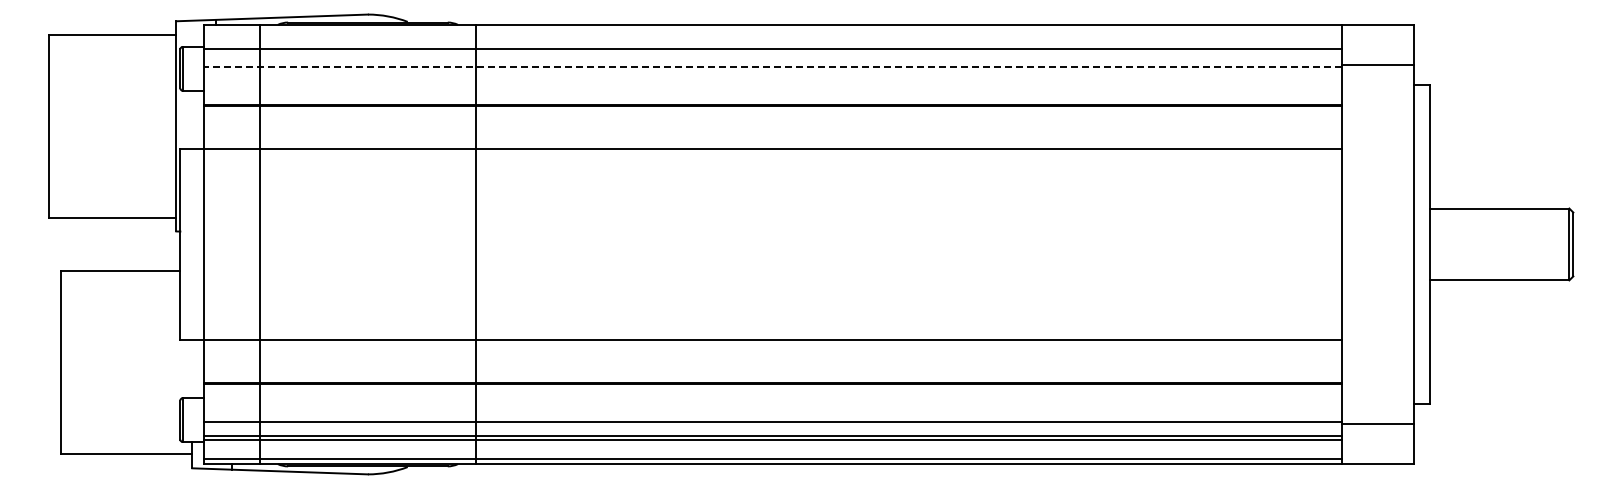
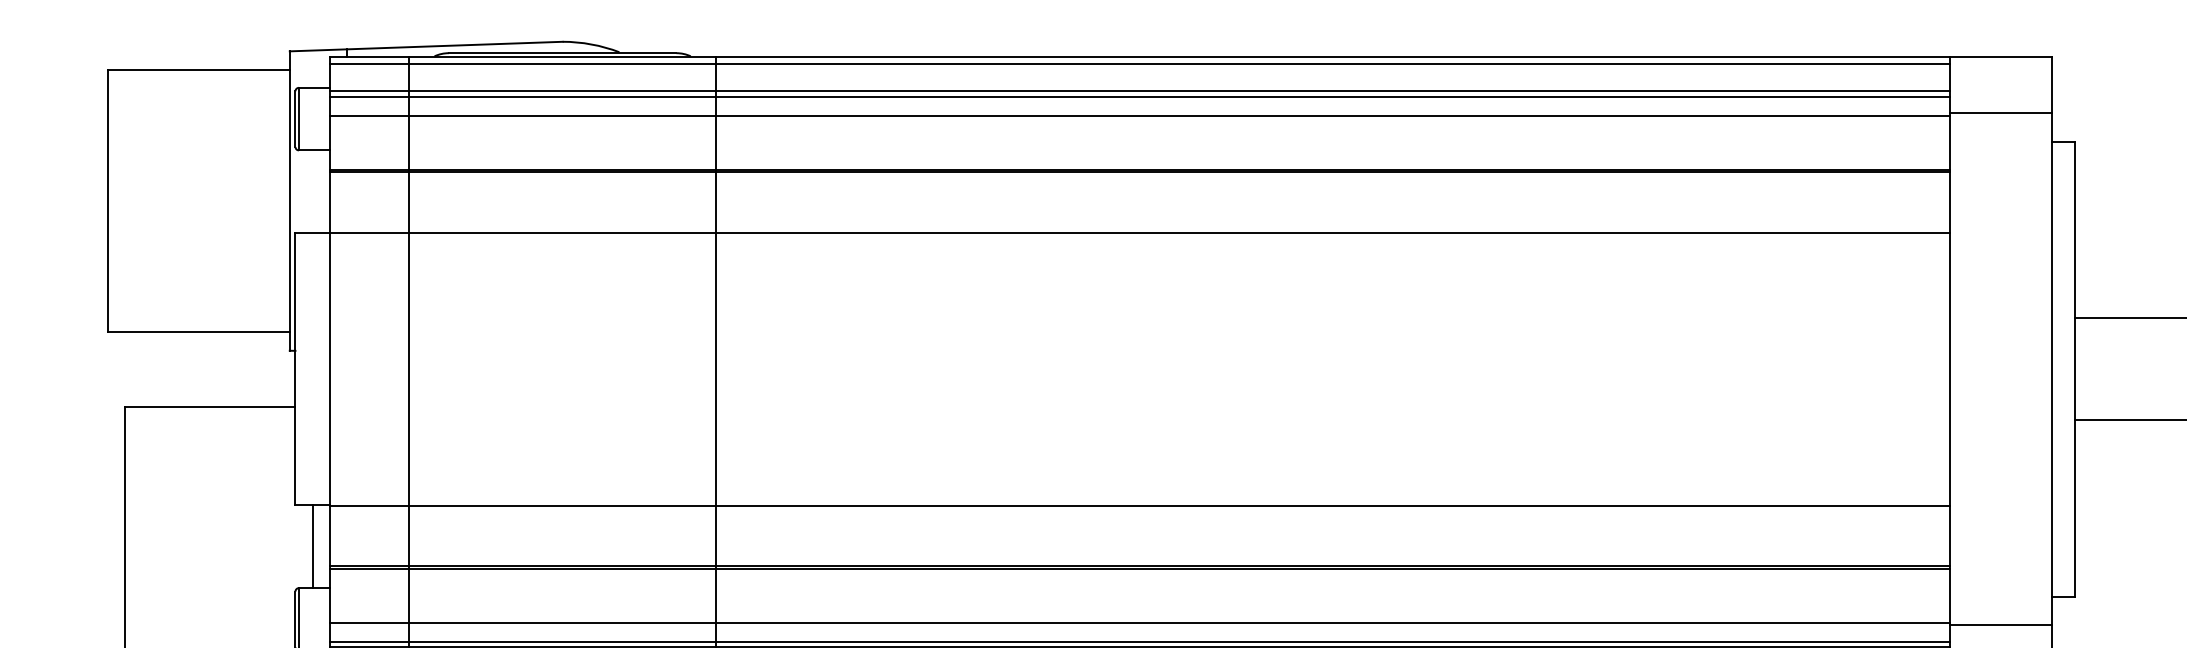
line: (772, 29) -> (1138, 63), added
line: (772, 53) -> (1138, 97), added
line: (773, 66) -> (1140, 115), dashed -> solid
line: (192, 369) -> (312, 547), added

